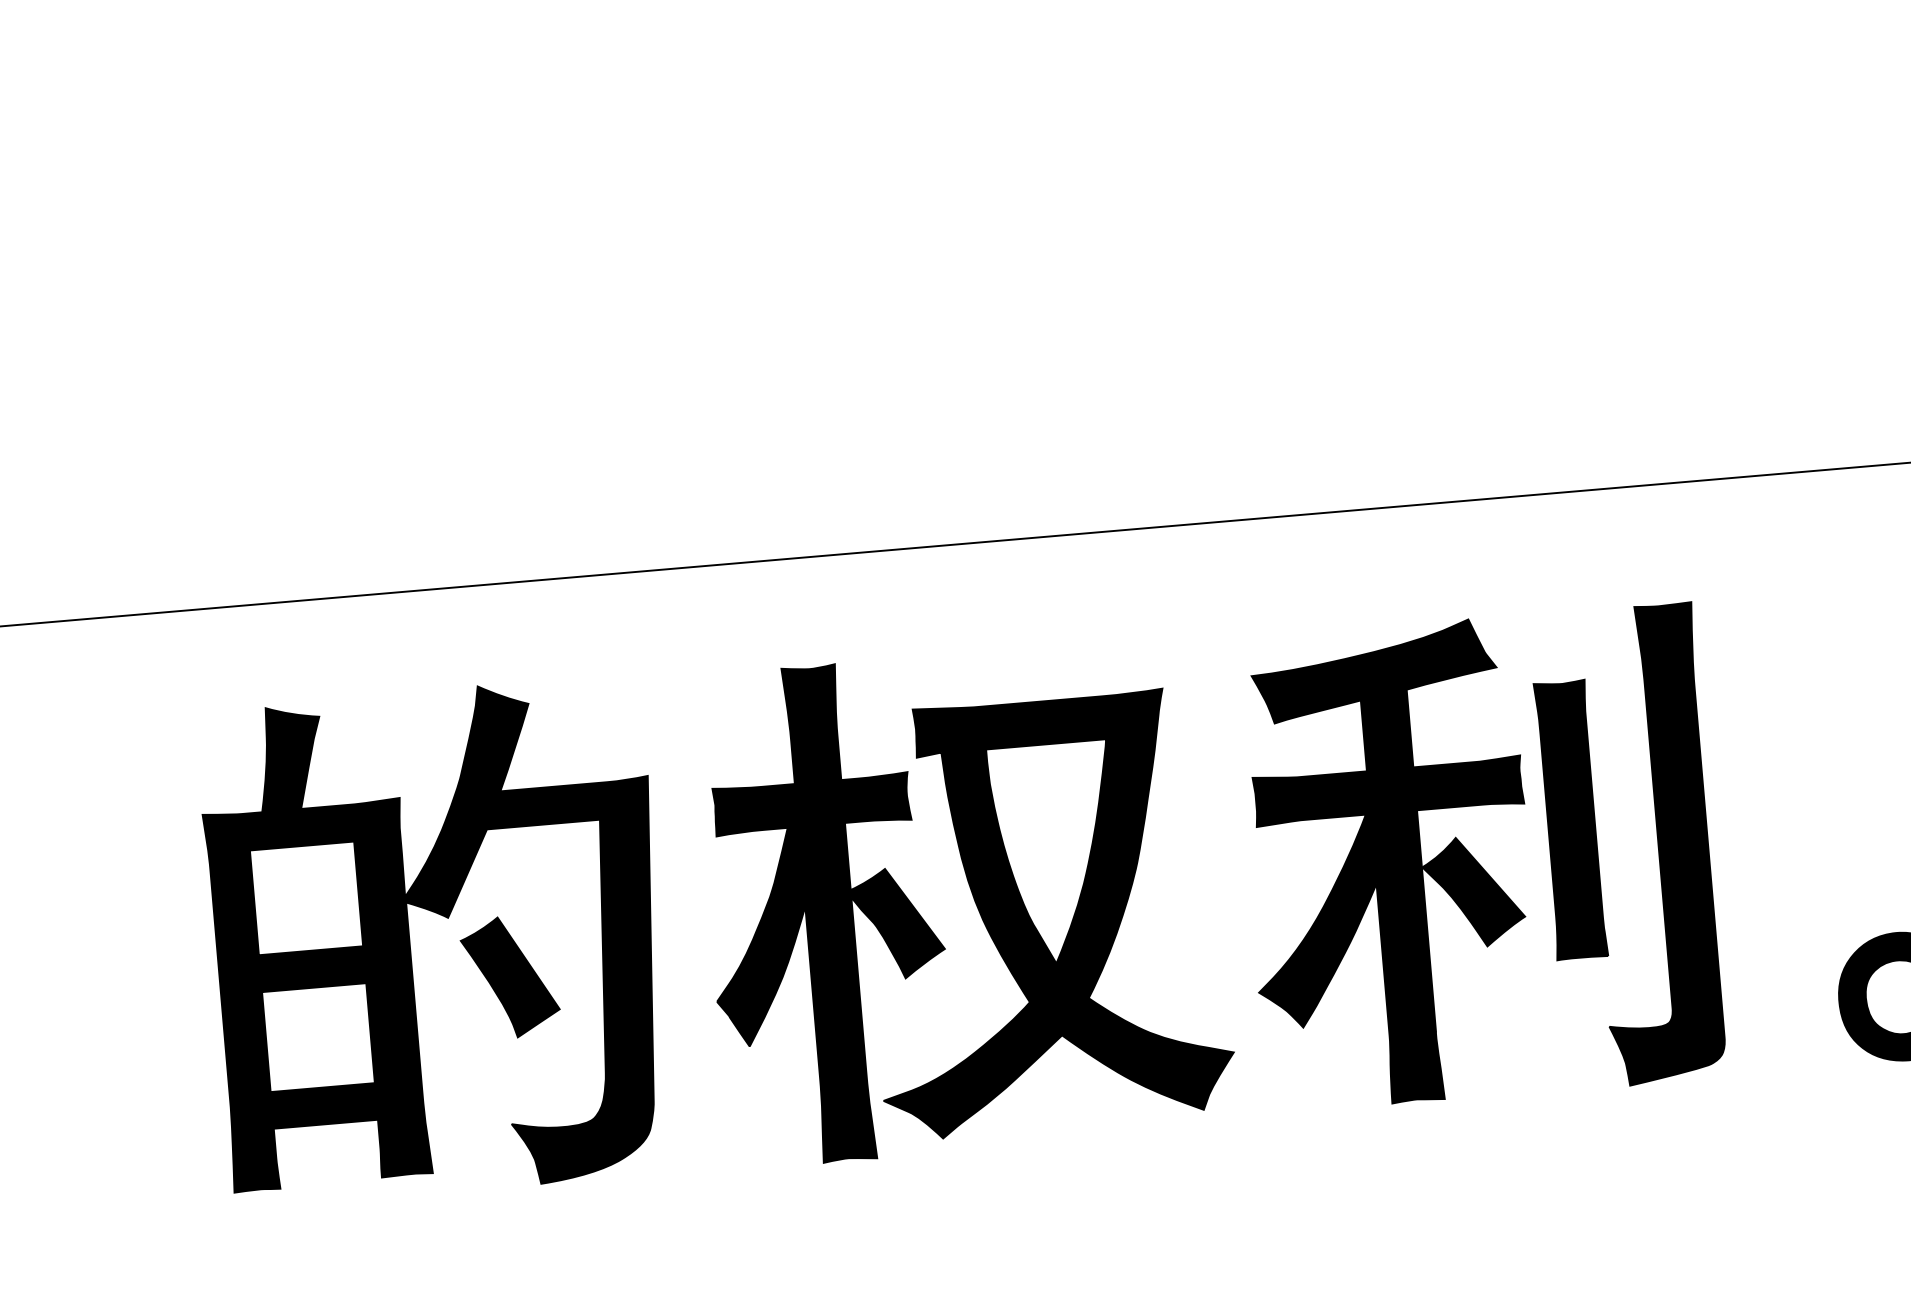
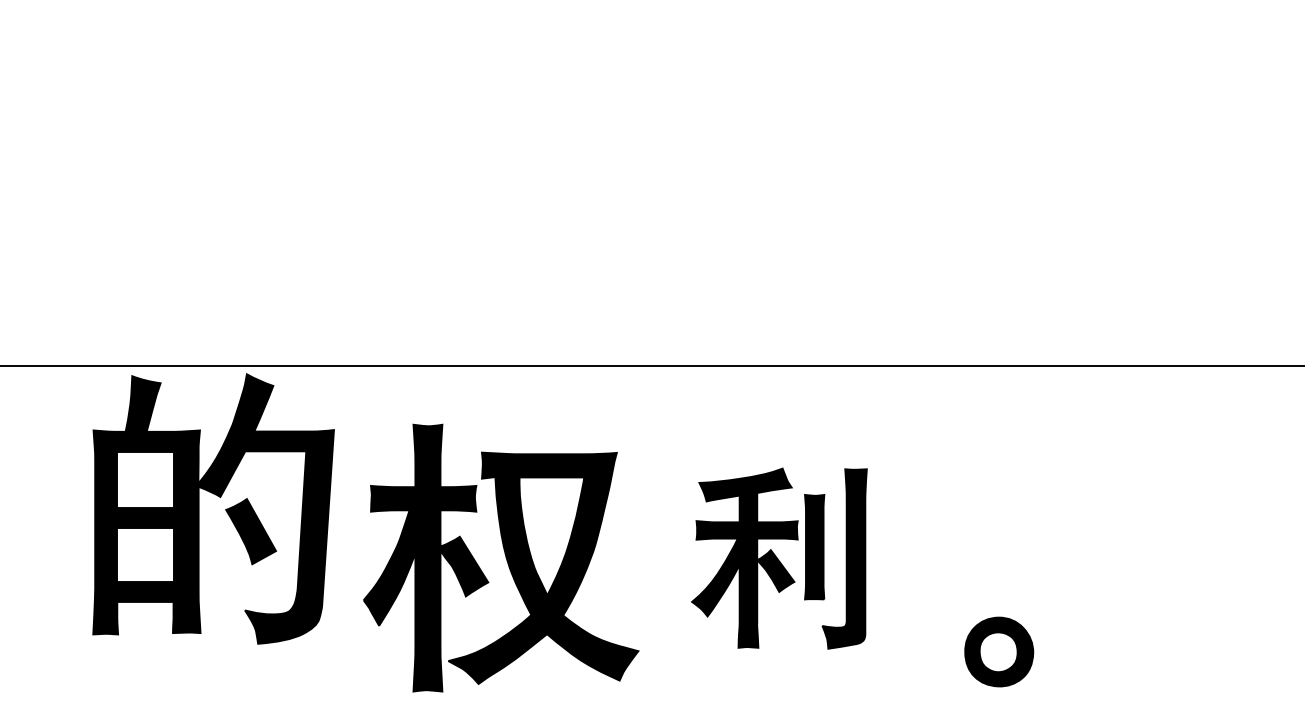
part: (1480, 858) -> (779, 558), size x0.7
part: (459, 940) -> (225, 509), moved

